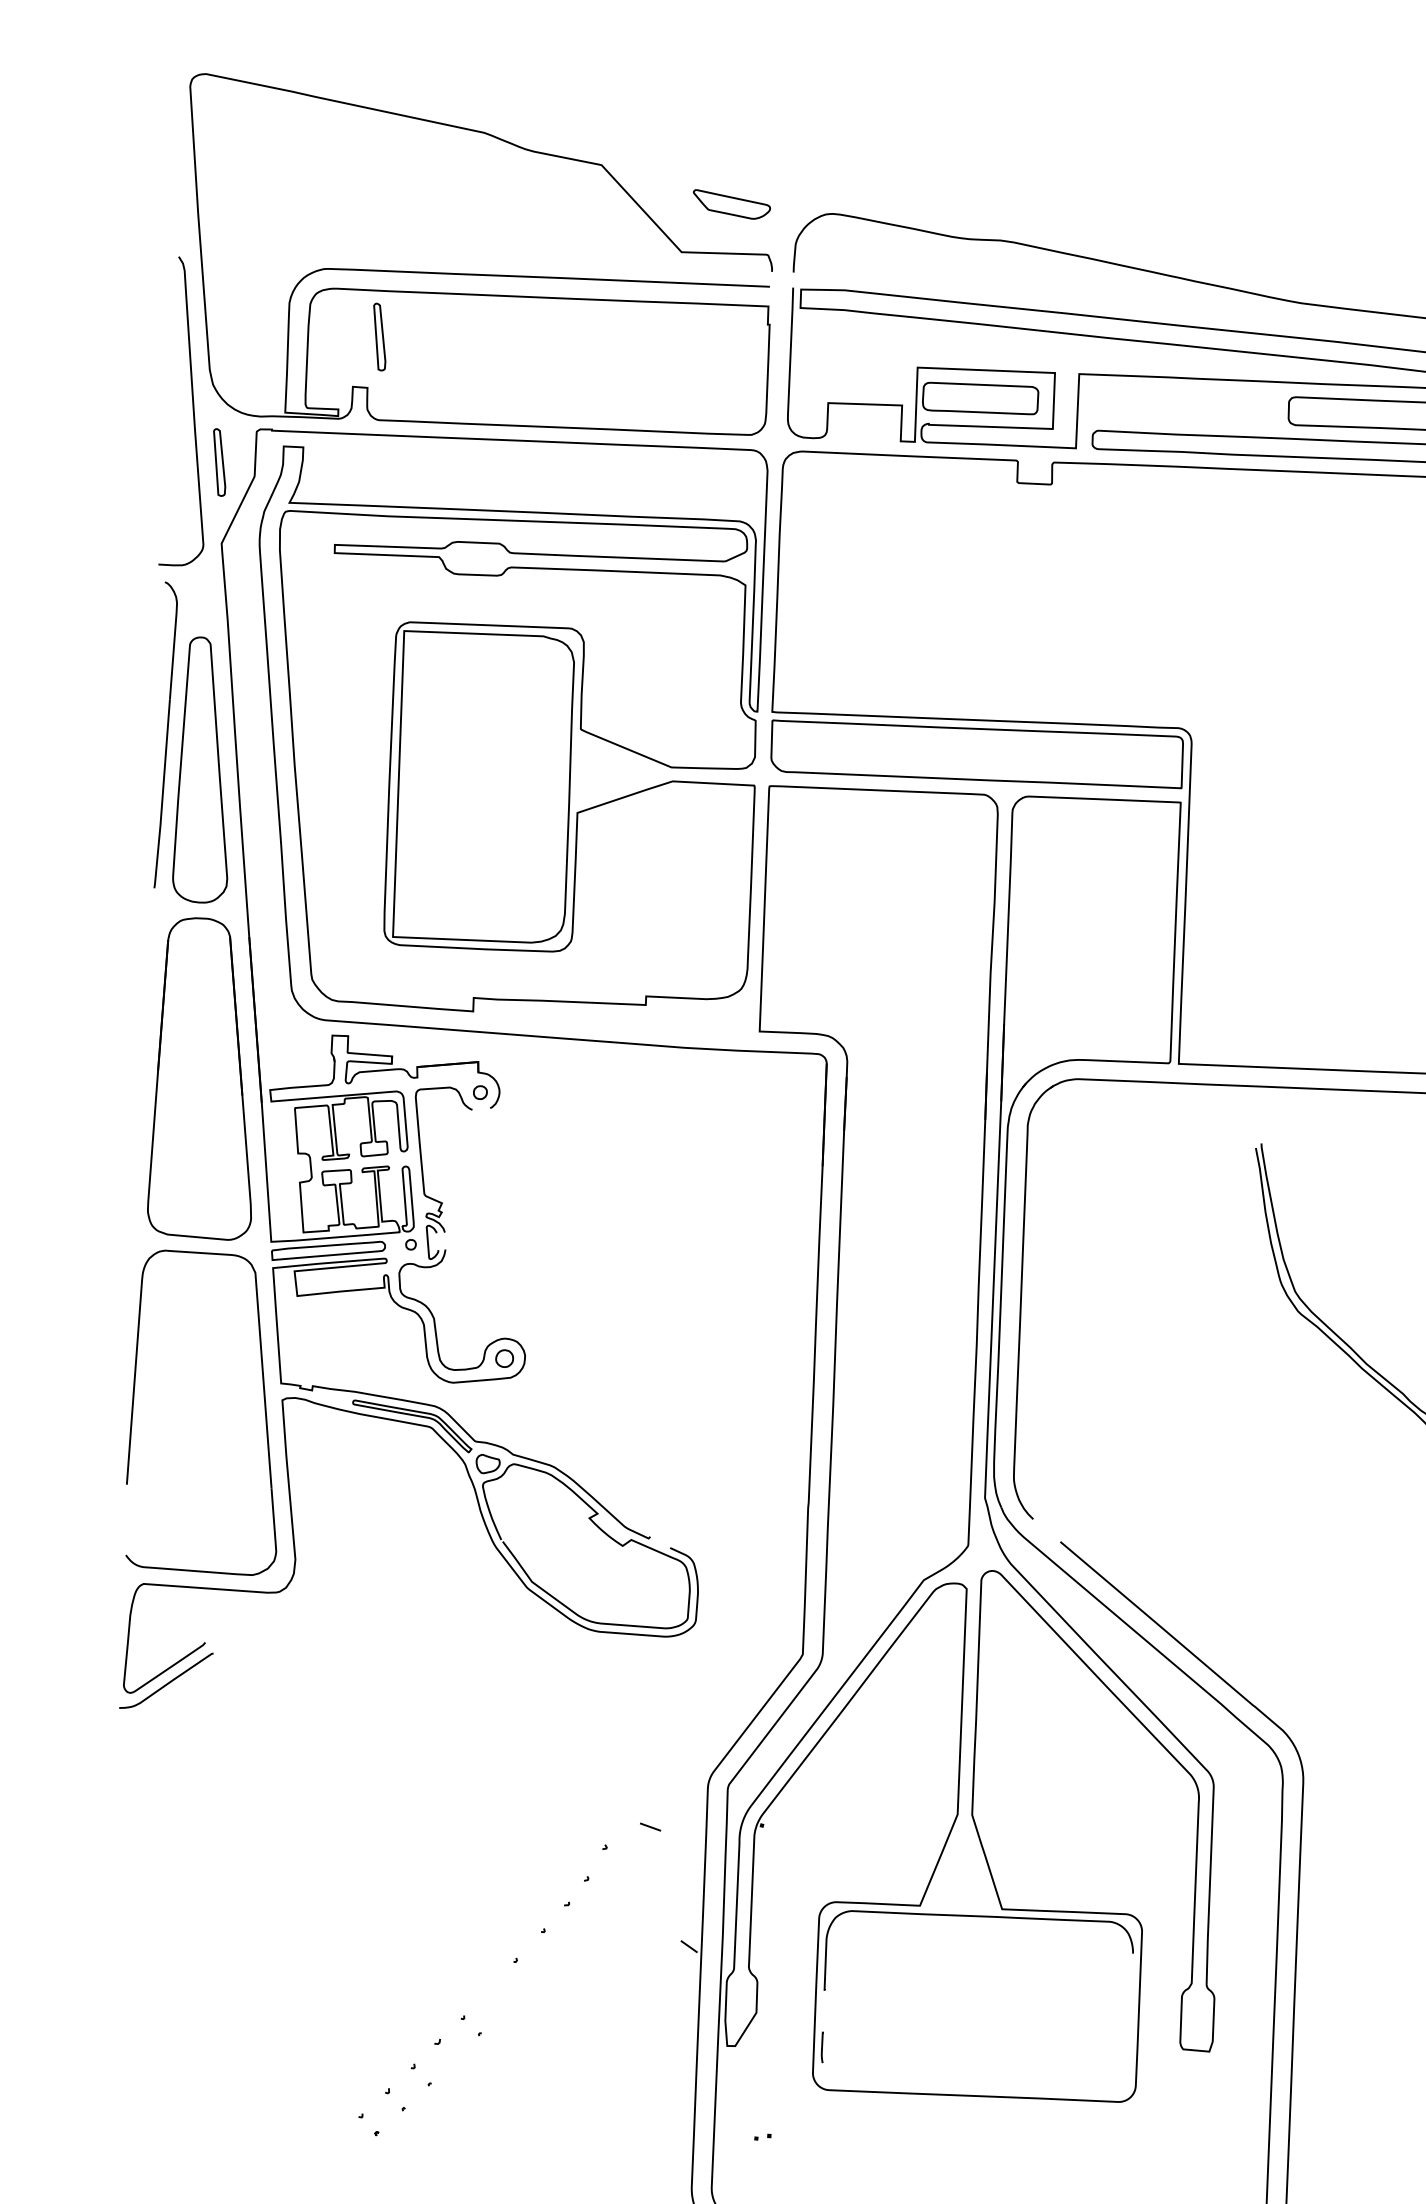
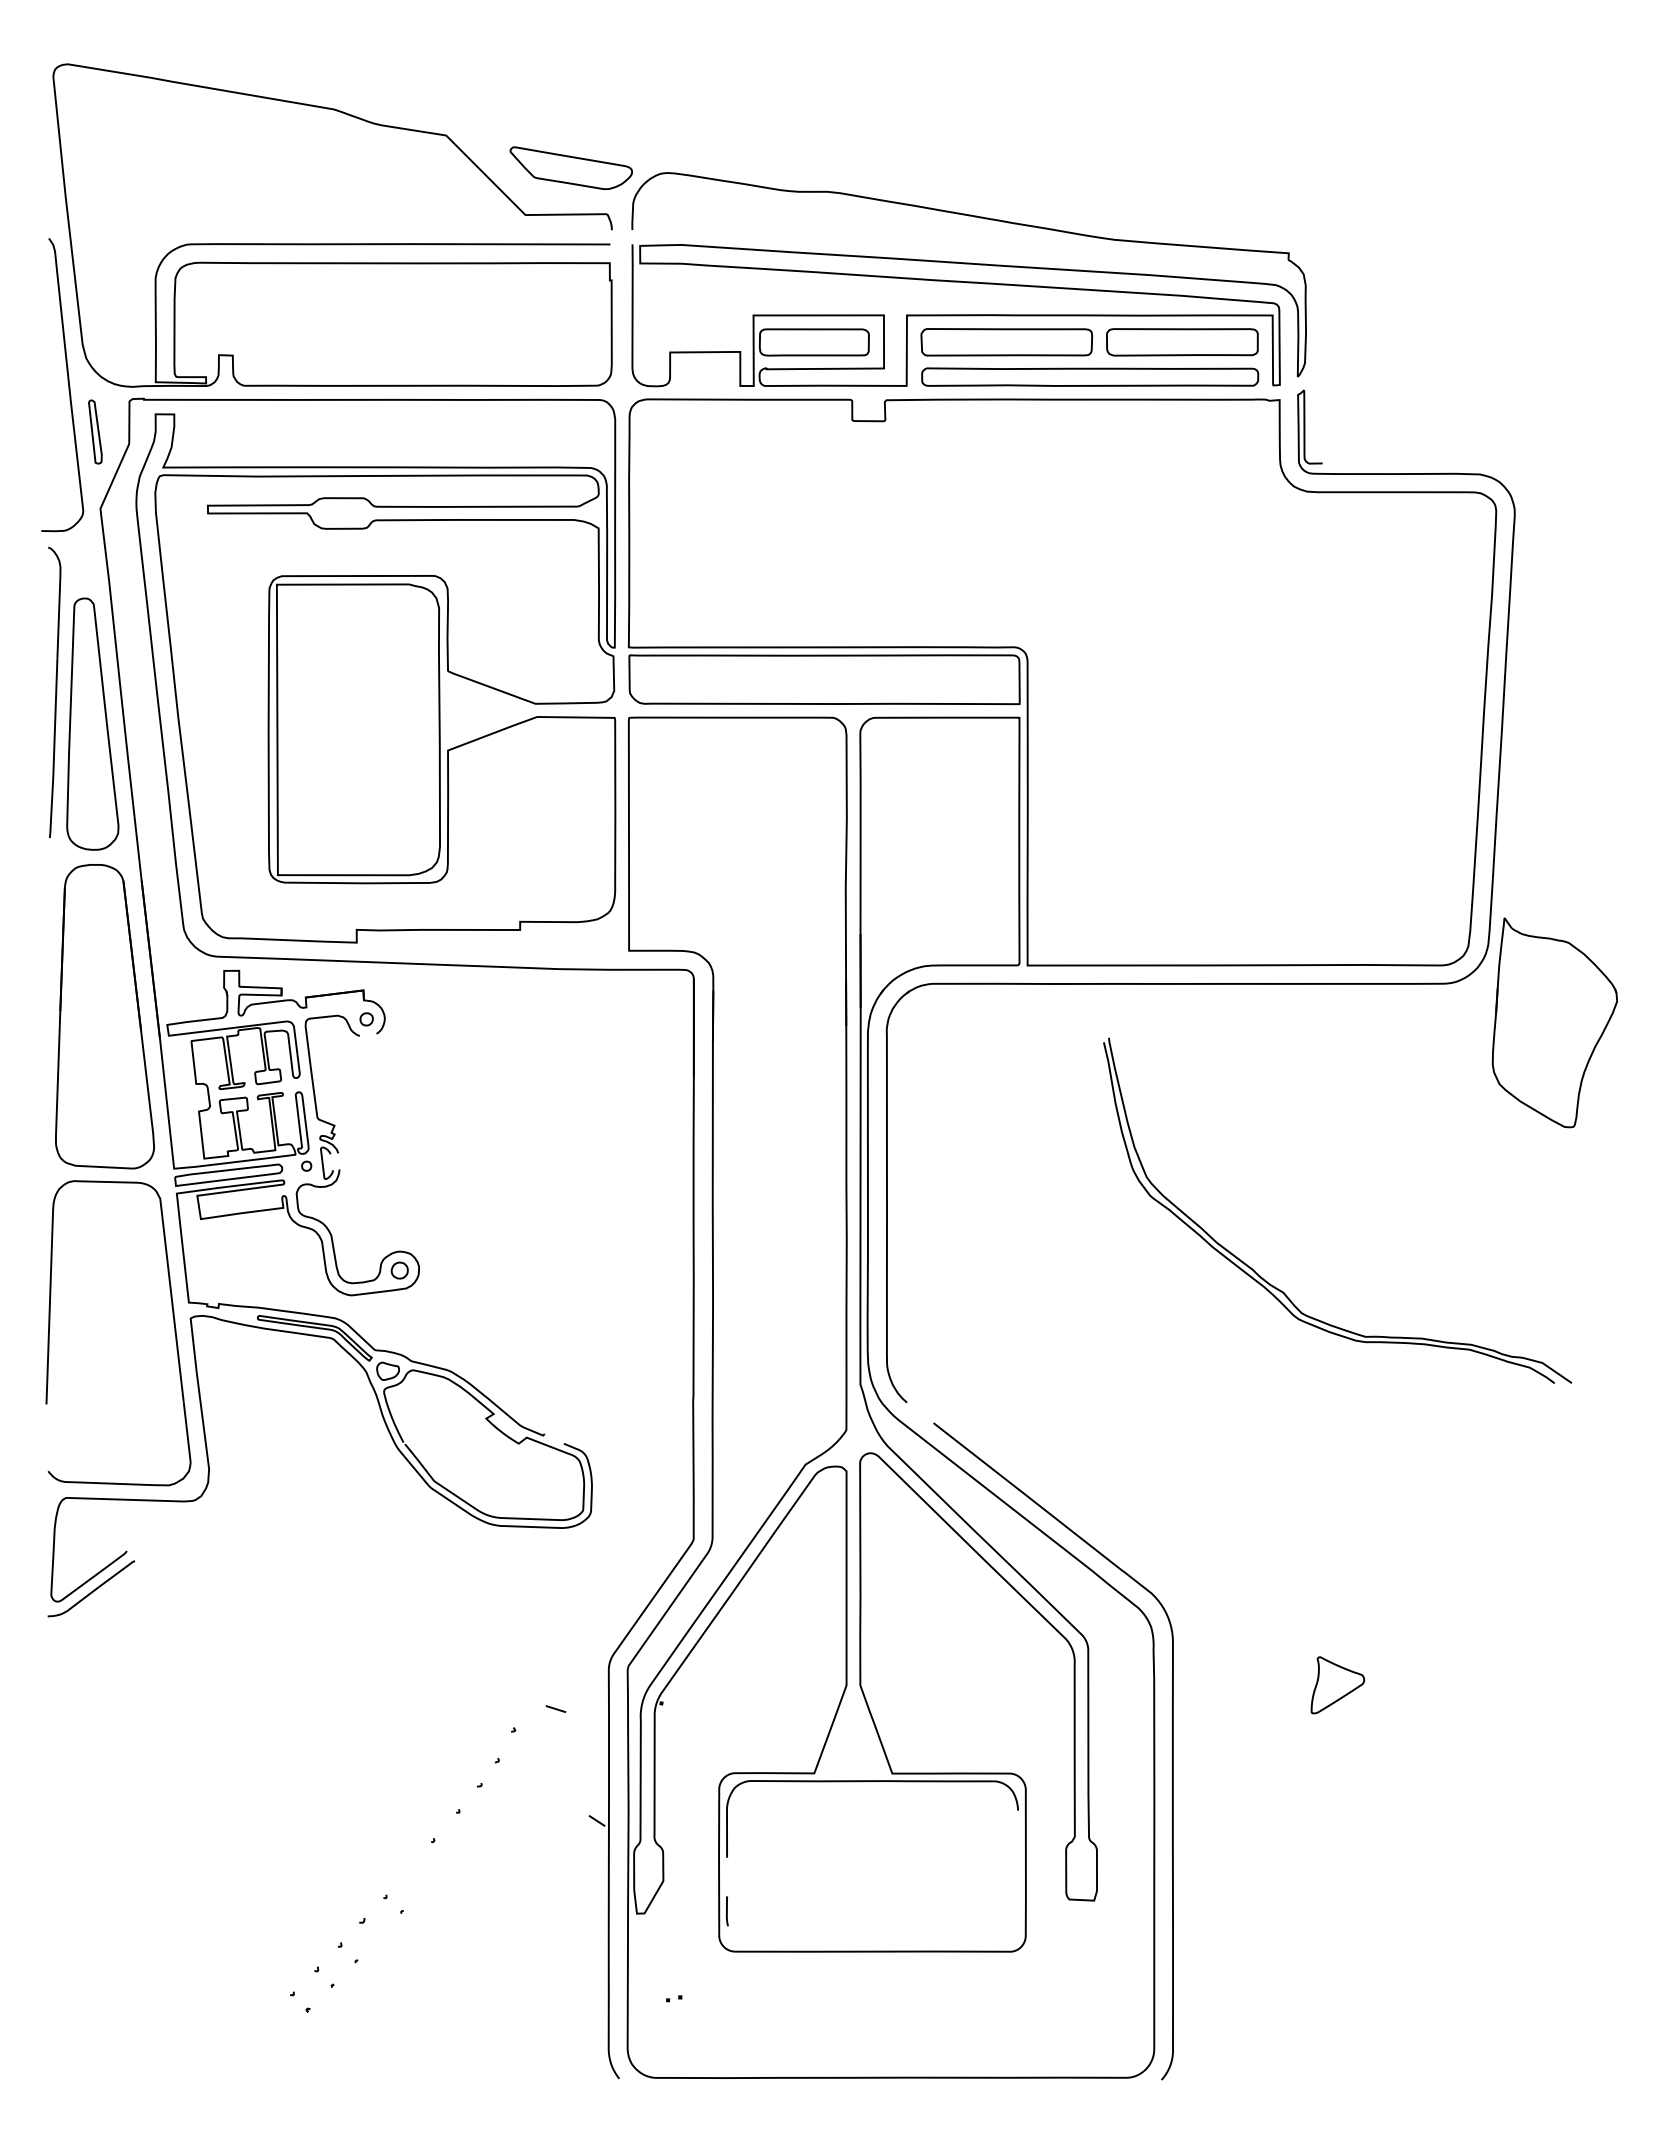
part: (731, 204) -> (570, 167), size x1.67
part: (379, 336) -> (242, 306), removed
part: (1182, 406) -> (1006, 342), added

